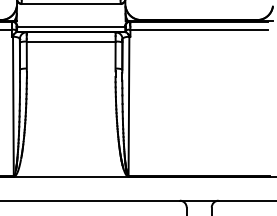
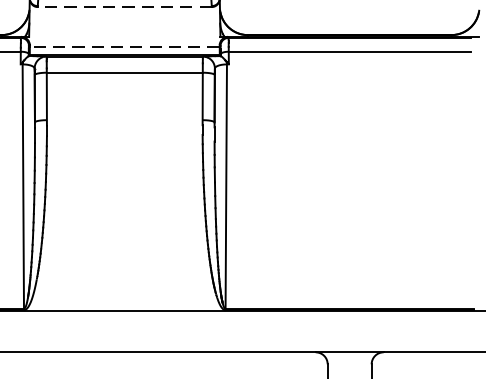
line: (71, 4) -> (125, 7), solid -> dashed
line: (70, 26) -> (123, 46), solid -> dashed

